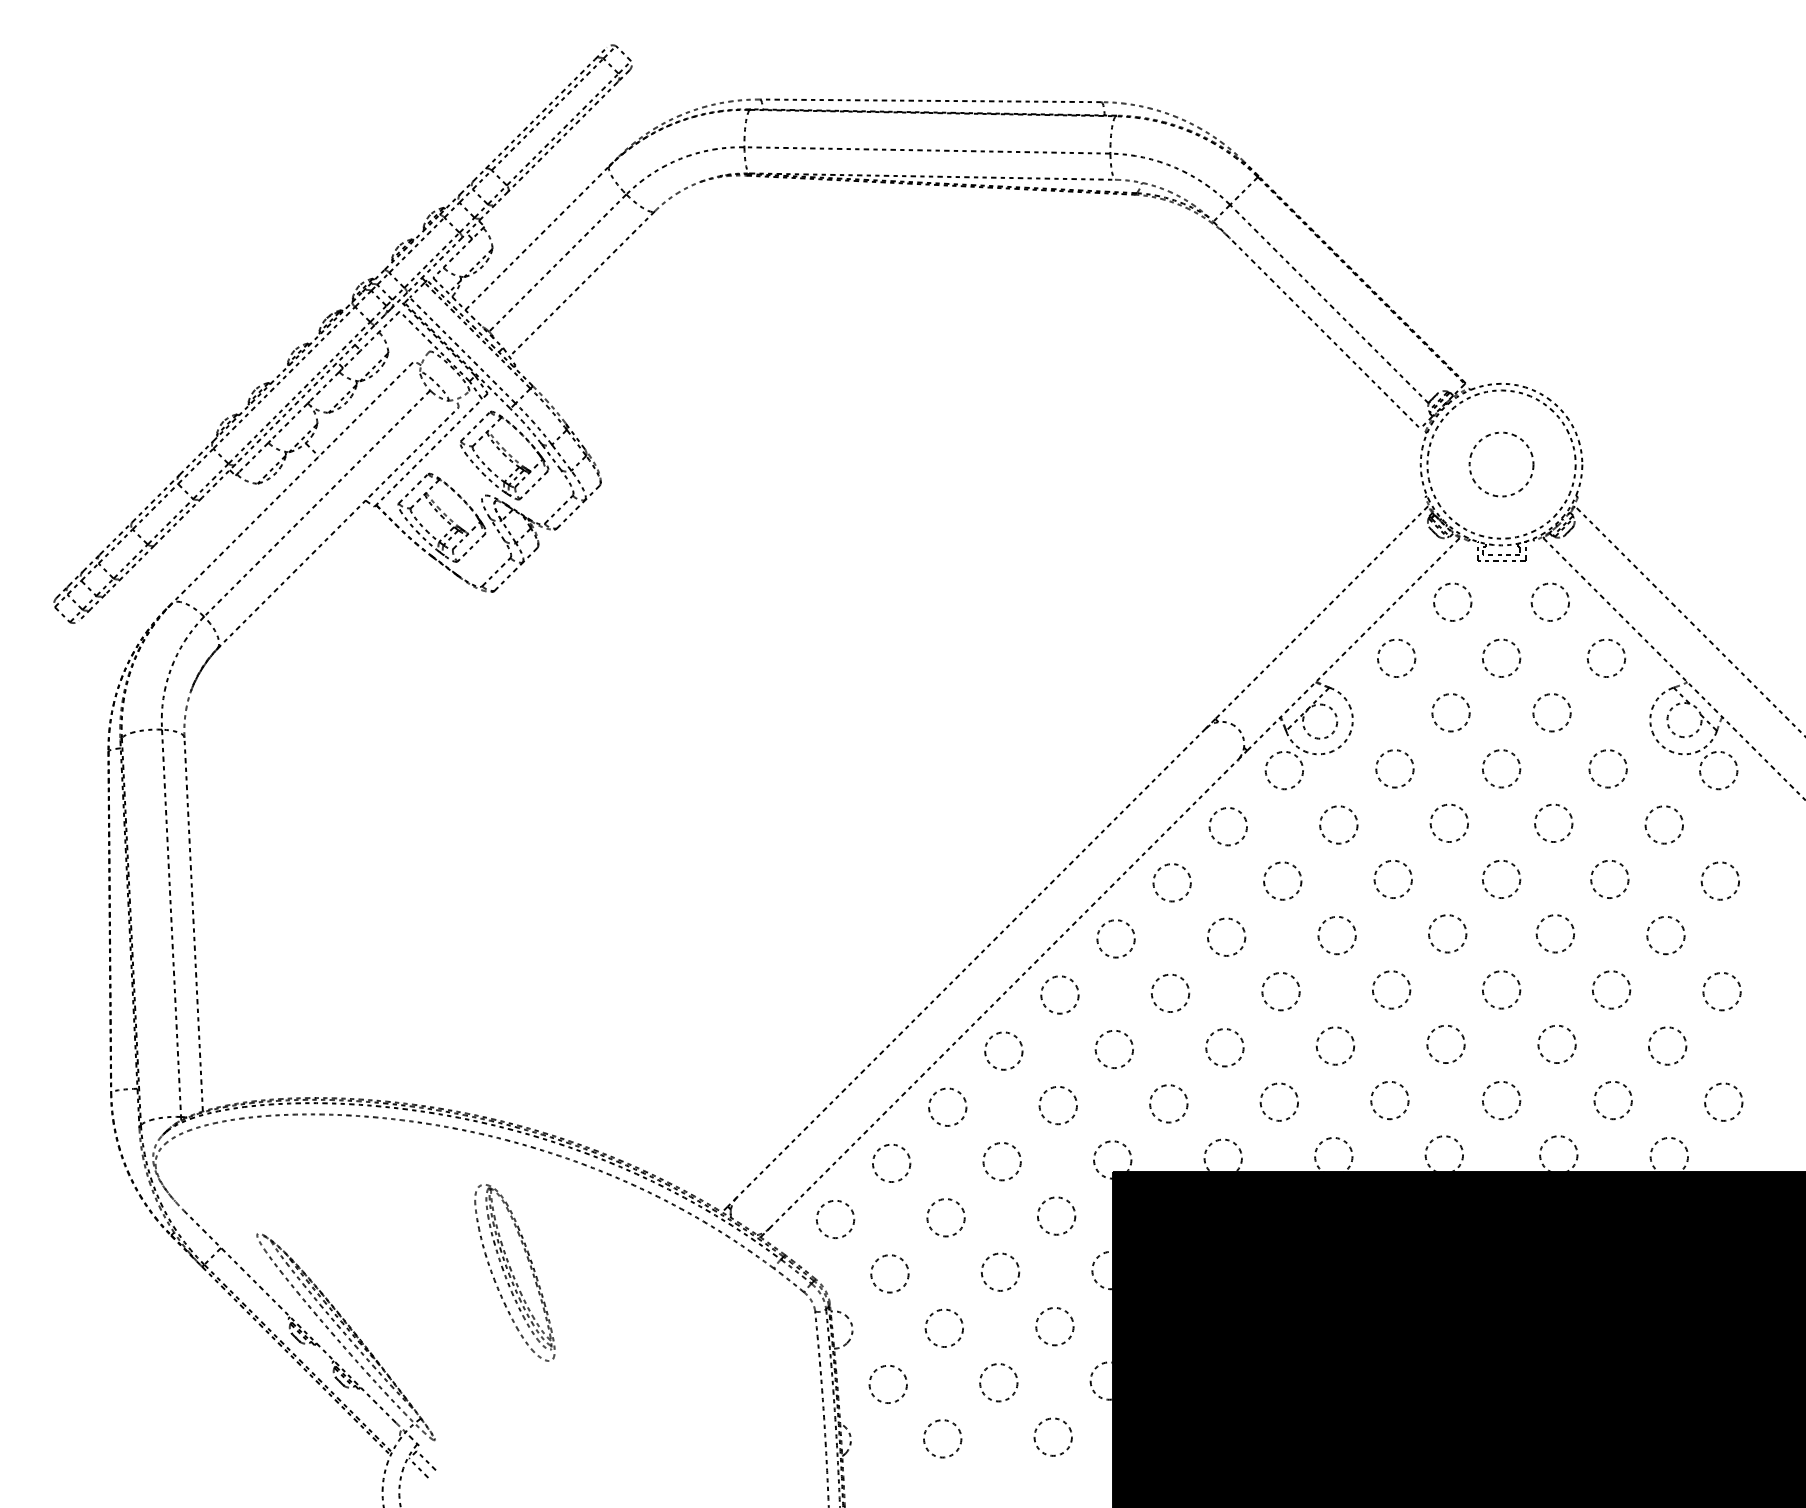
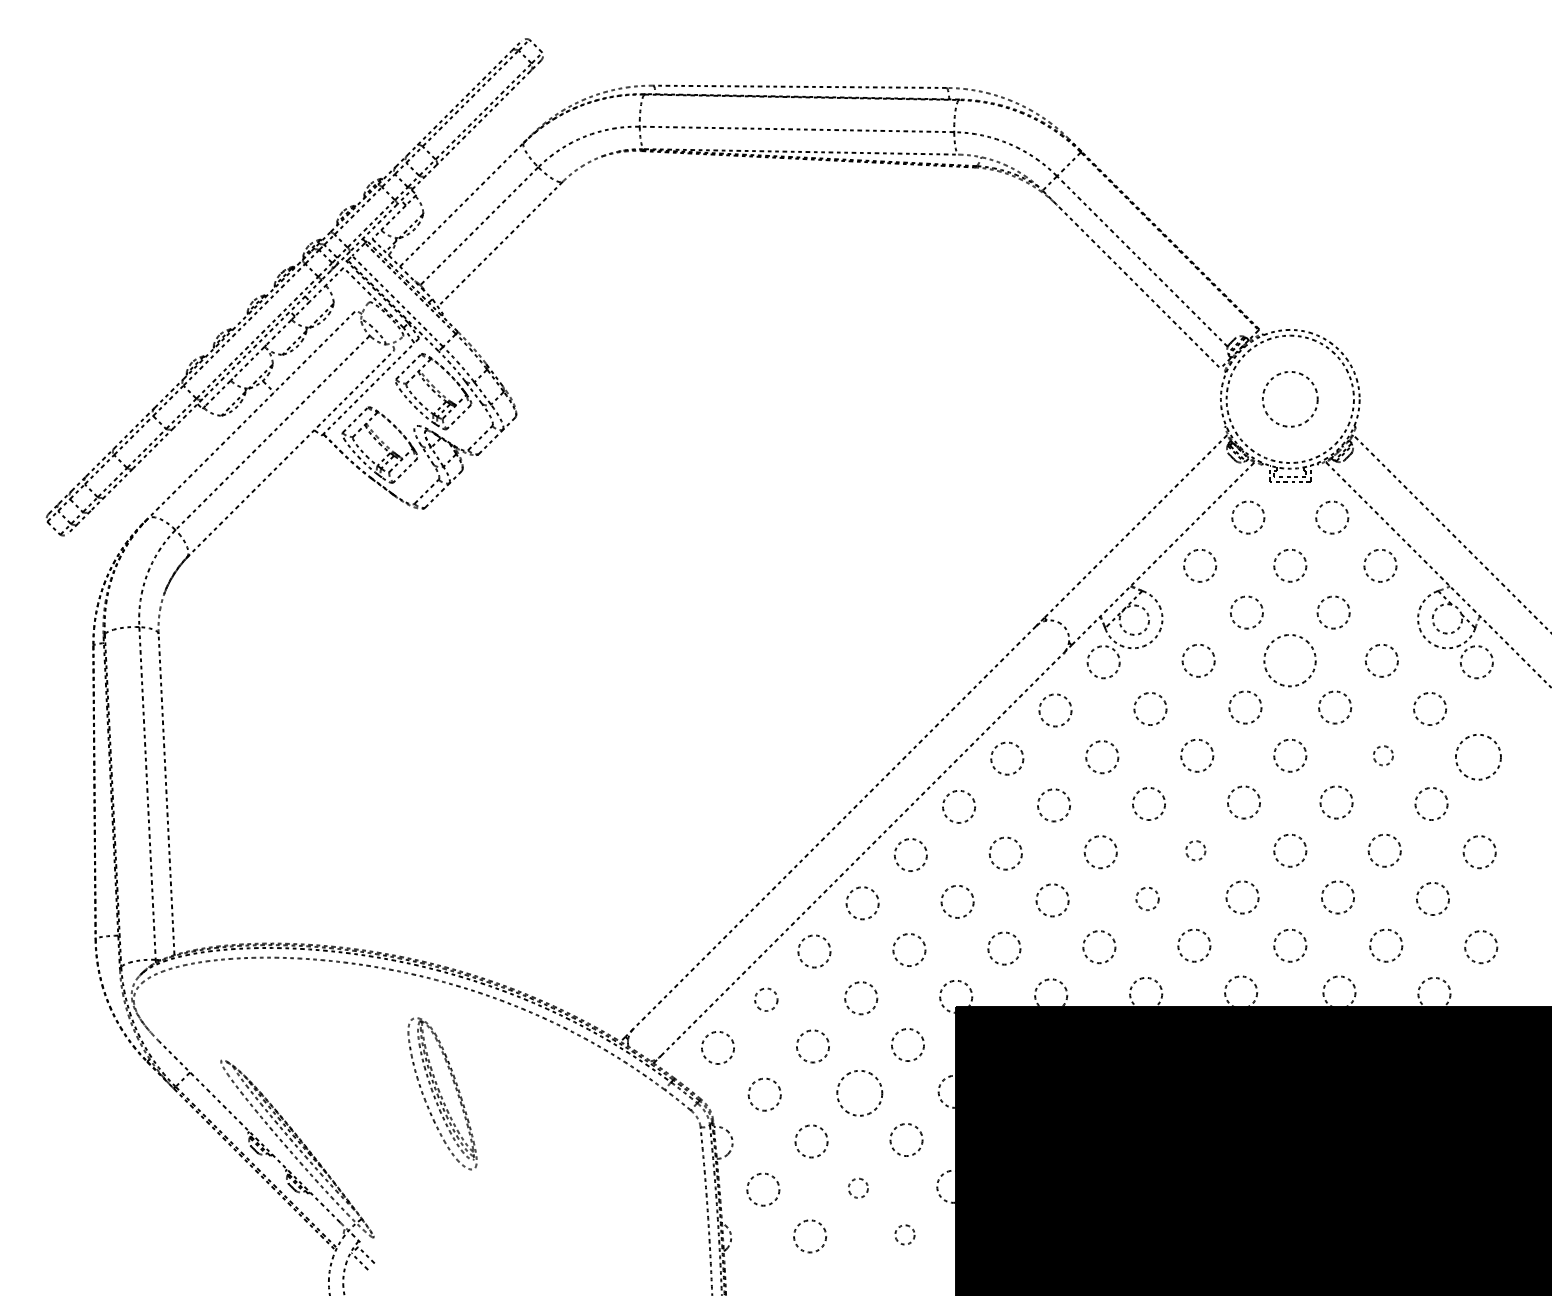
circle: (1501, 768) -> (1290, 660), size x1.6
circle: (1609, 879) -> (1383, 755), size x0.6
circle: (1719, 880) -> (1477, 756), size x1.4
circle: (1391, 989) -> (1195, 850), size x0.6
circle: (1335, 1045) -> (1147, 898), size x0.7
circle: (891, 1163) -> (766, 999), size x0.7
circle: (1000, 1271) -> (859, 1092), size x1.4
circle: (998, 1382) -> (858, 1188), size x0.6
circle: (1052, 1436) -> (904, 1234), size x0.6

